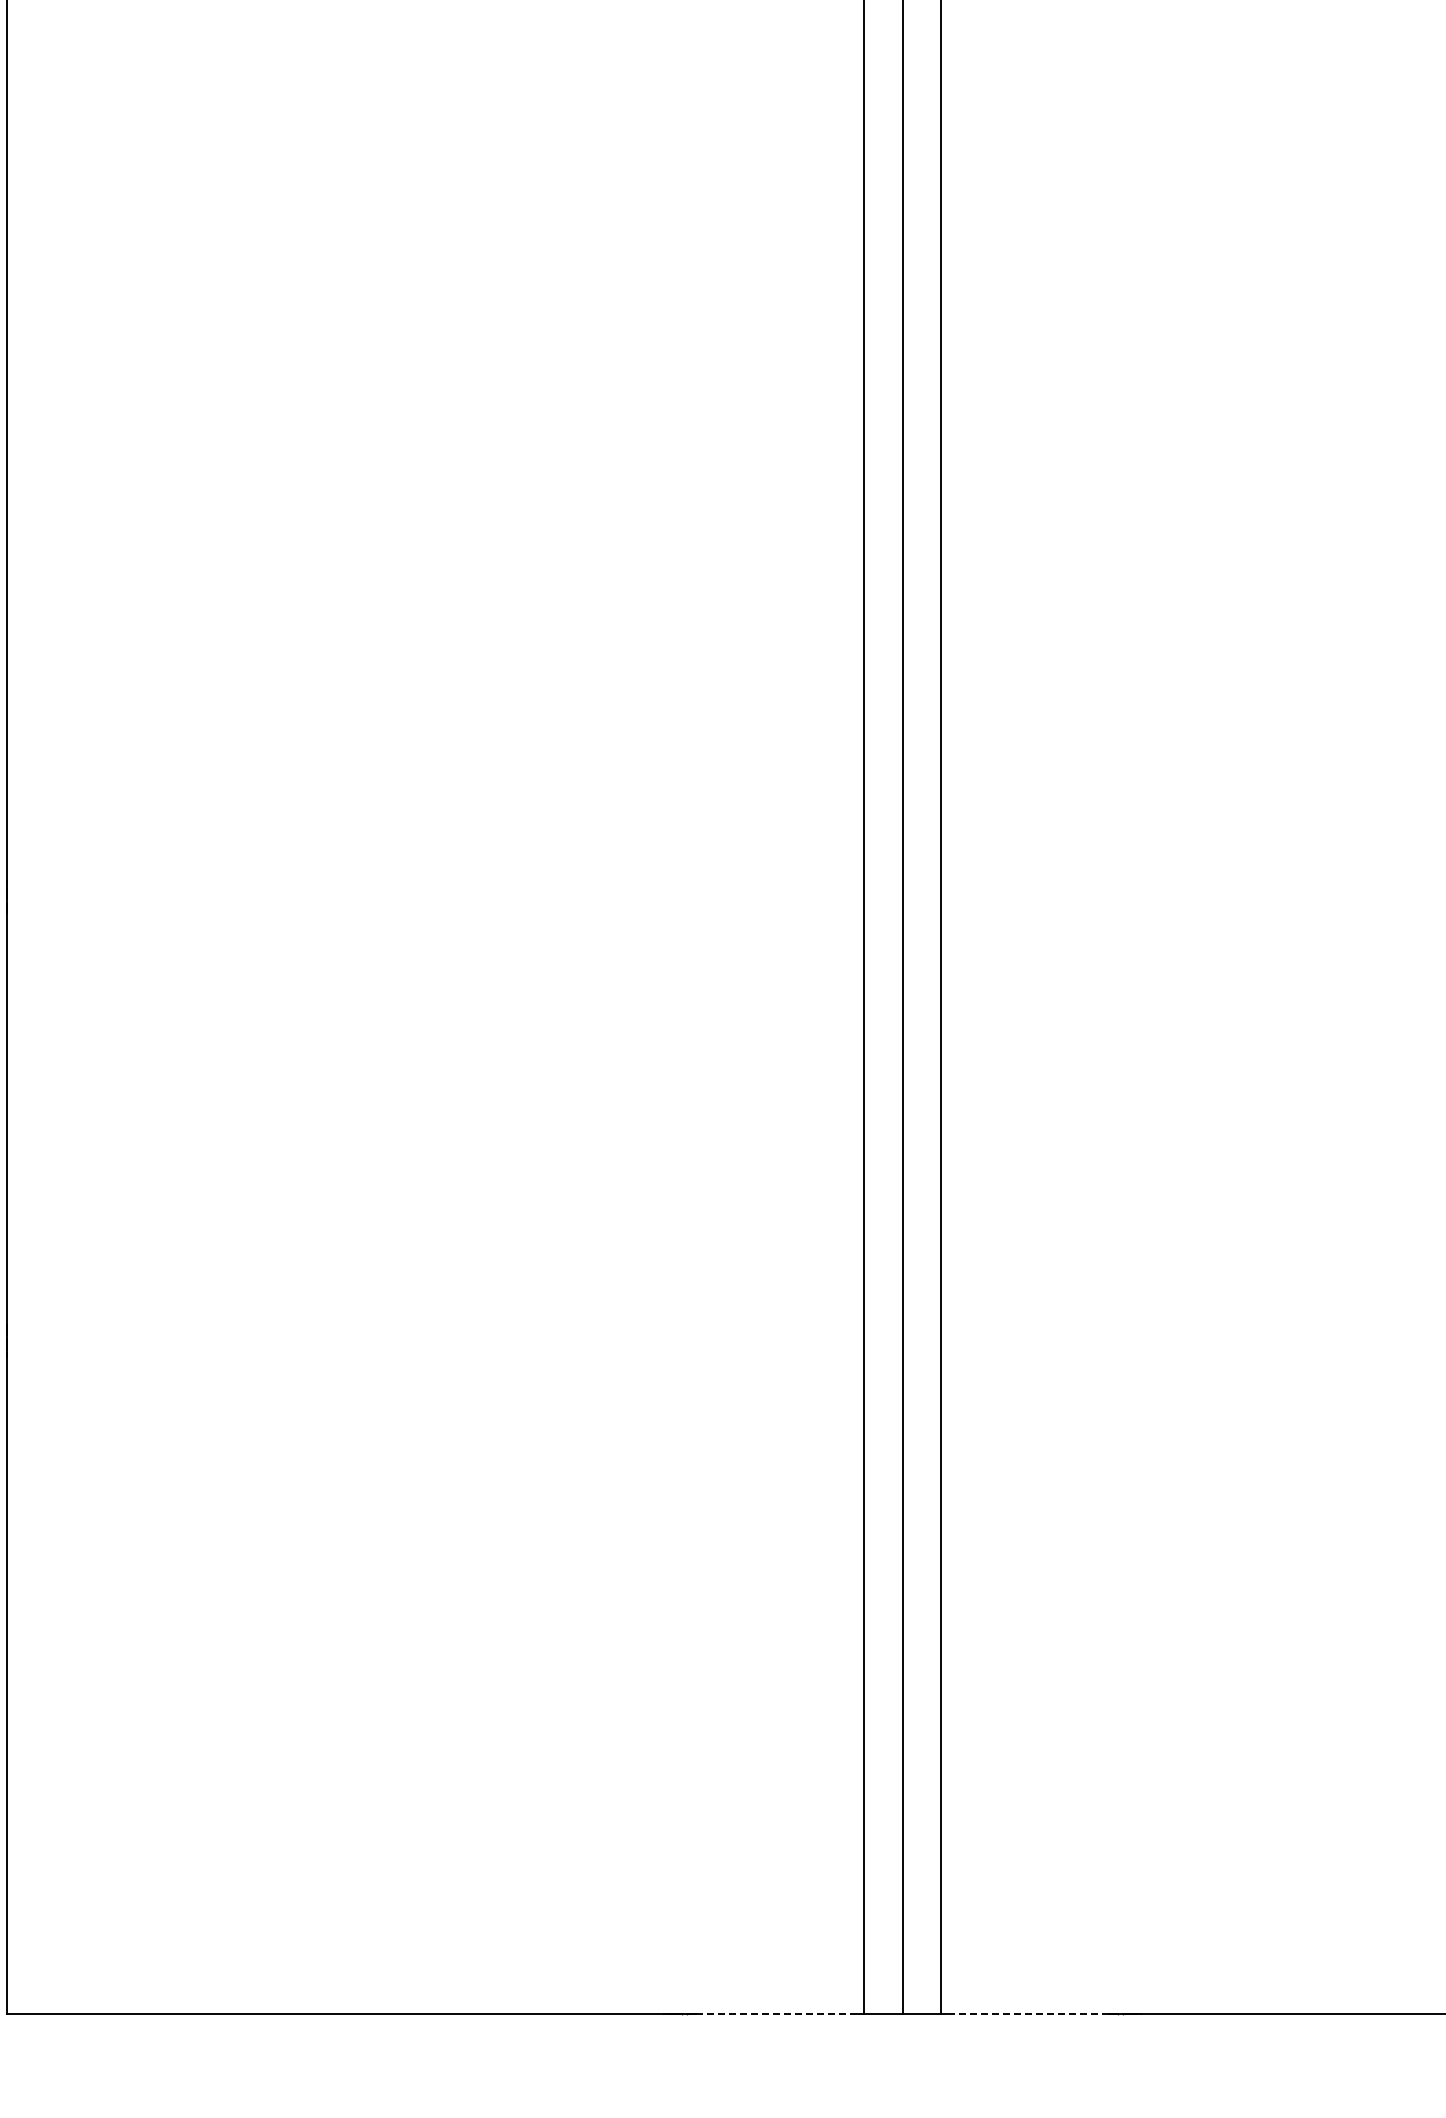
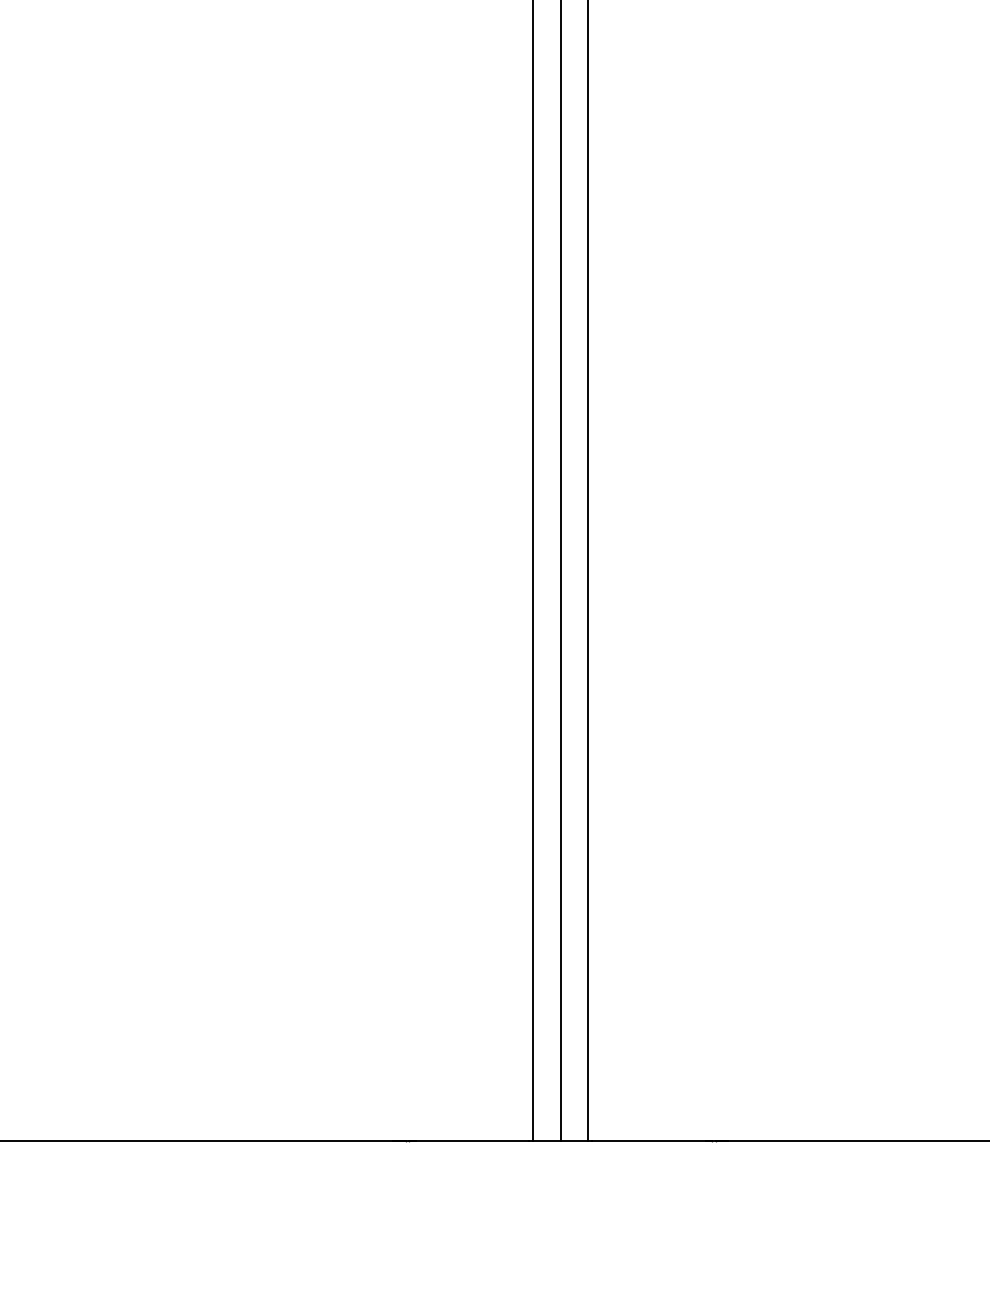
line: (777, 2014) -> (472, 1140), dashed -> solid
line: (1027, 2014) -> (648, 1140), dashed -> solid

